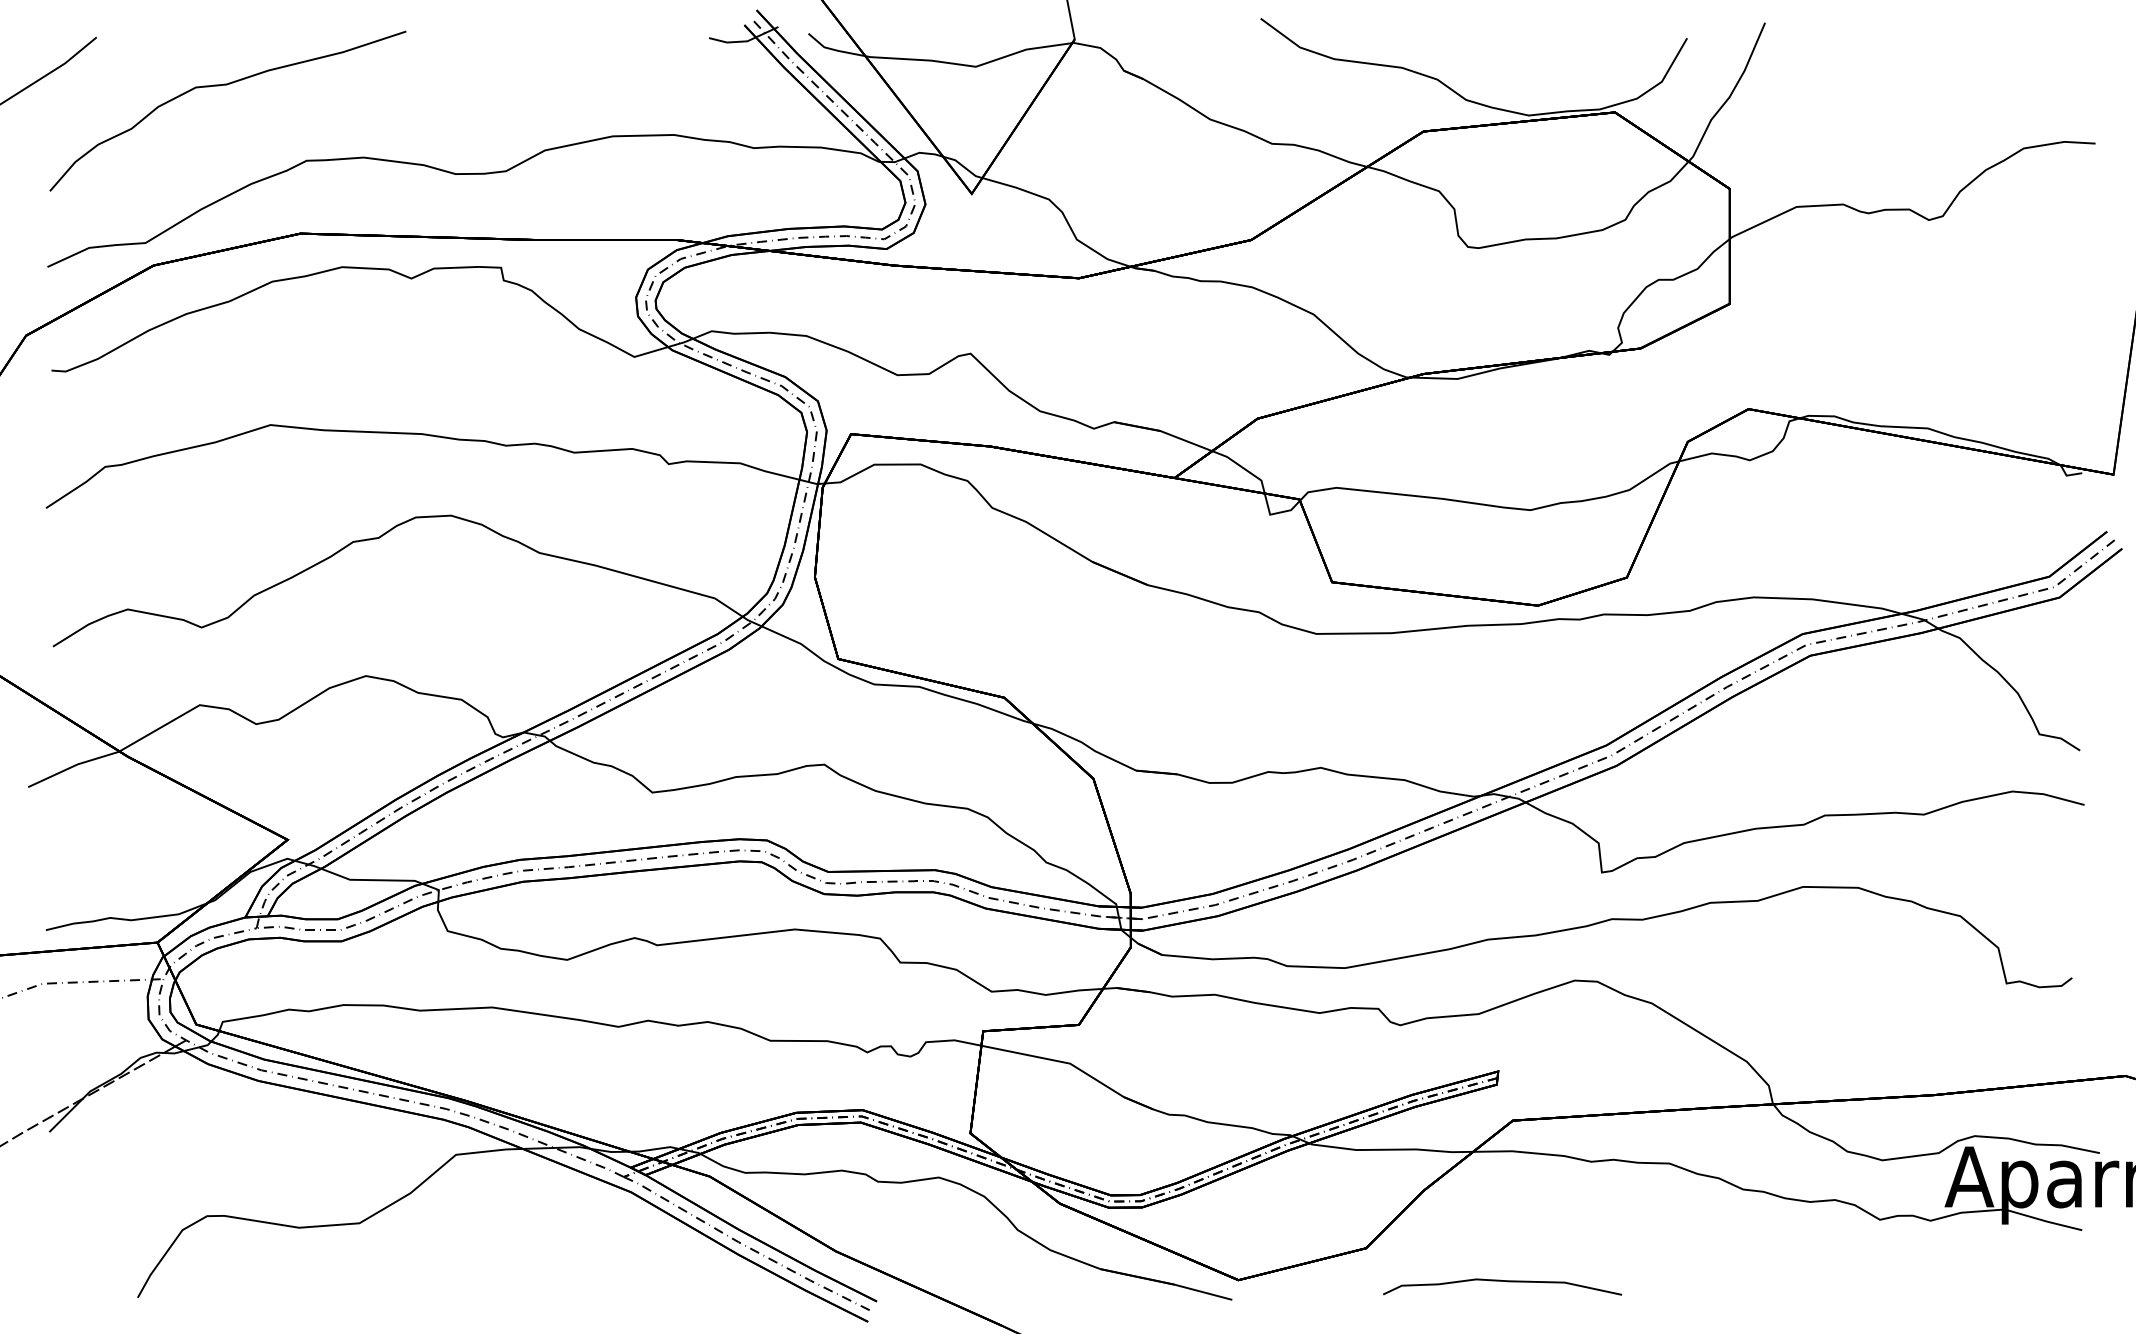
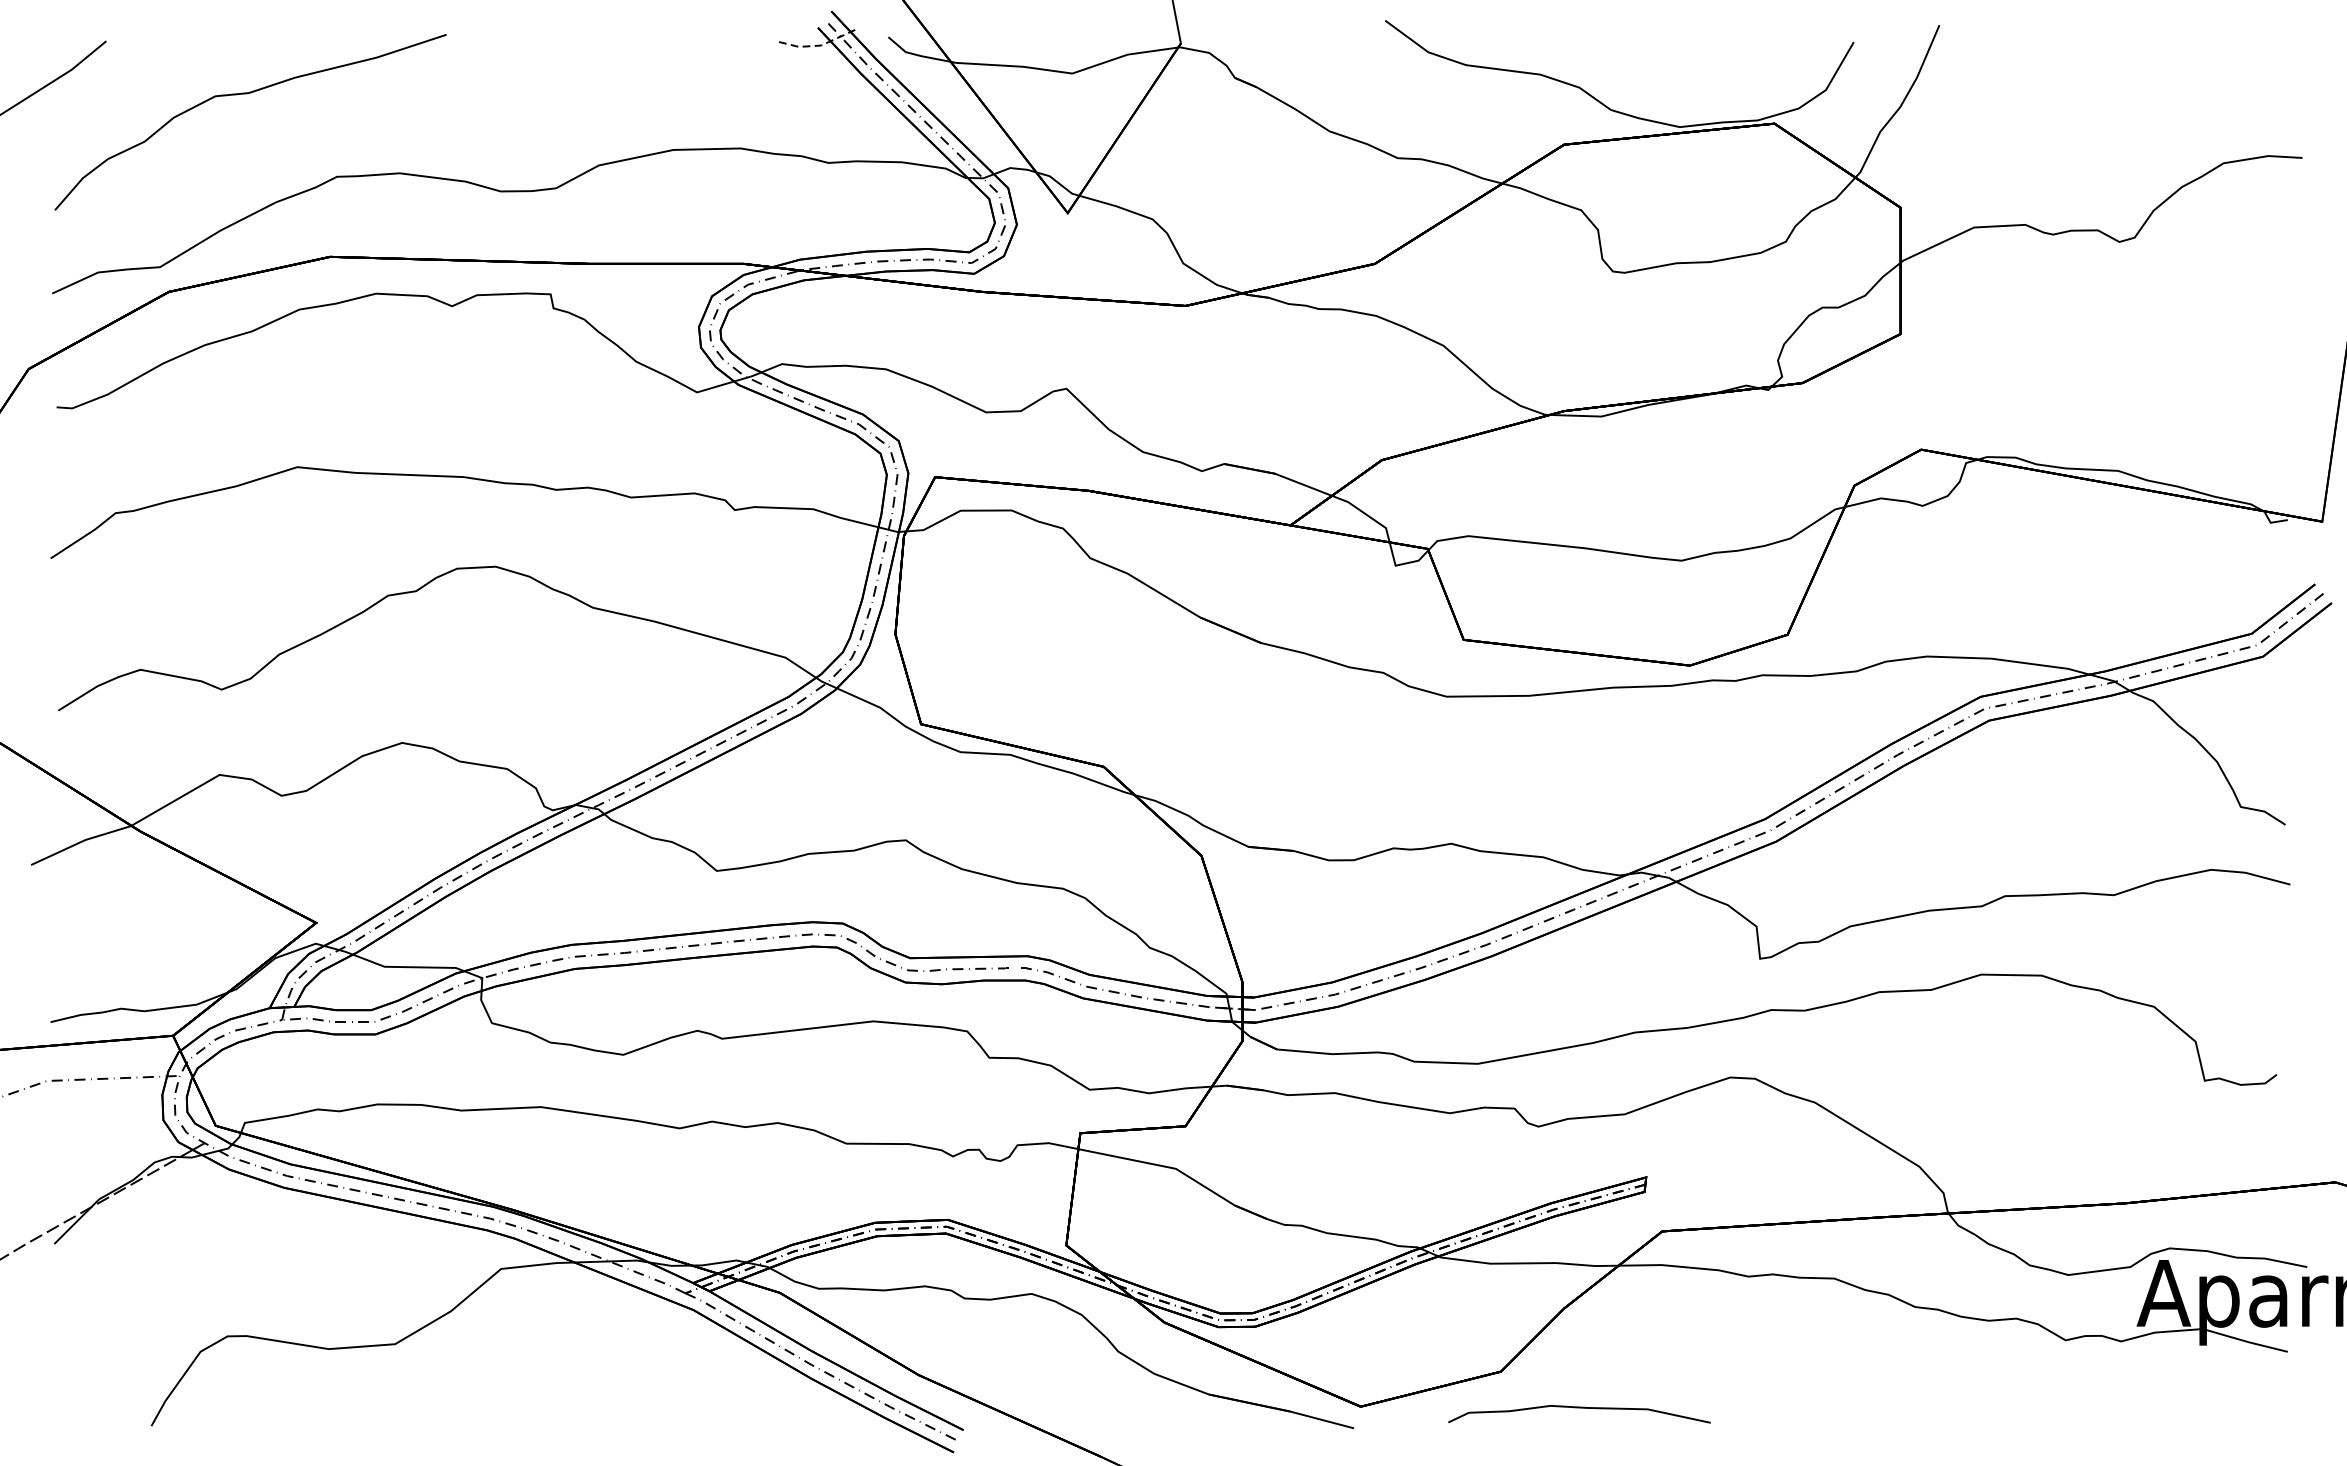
line: (745, 41) -> (819, 45), solid -> dashed
curve: (1502, 1281) -> (1579, 1408), moved

